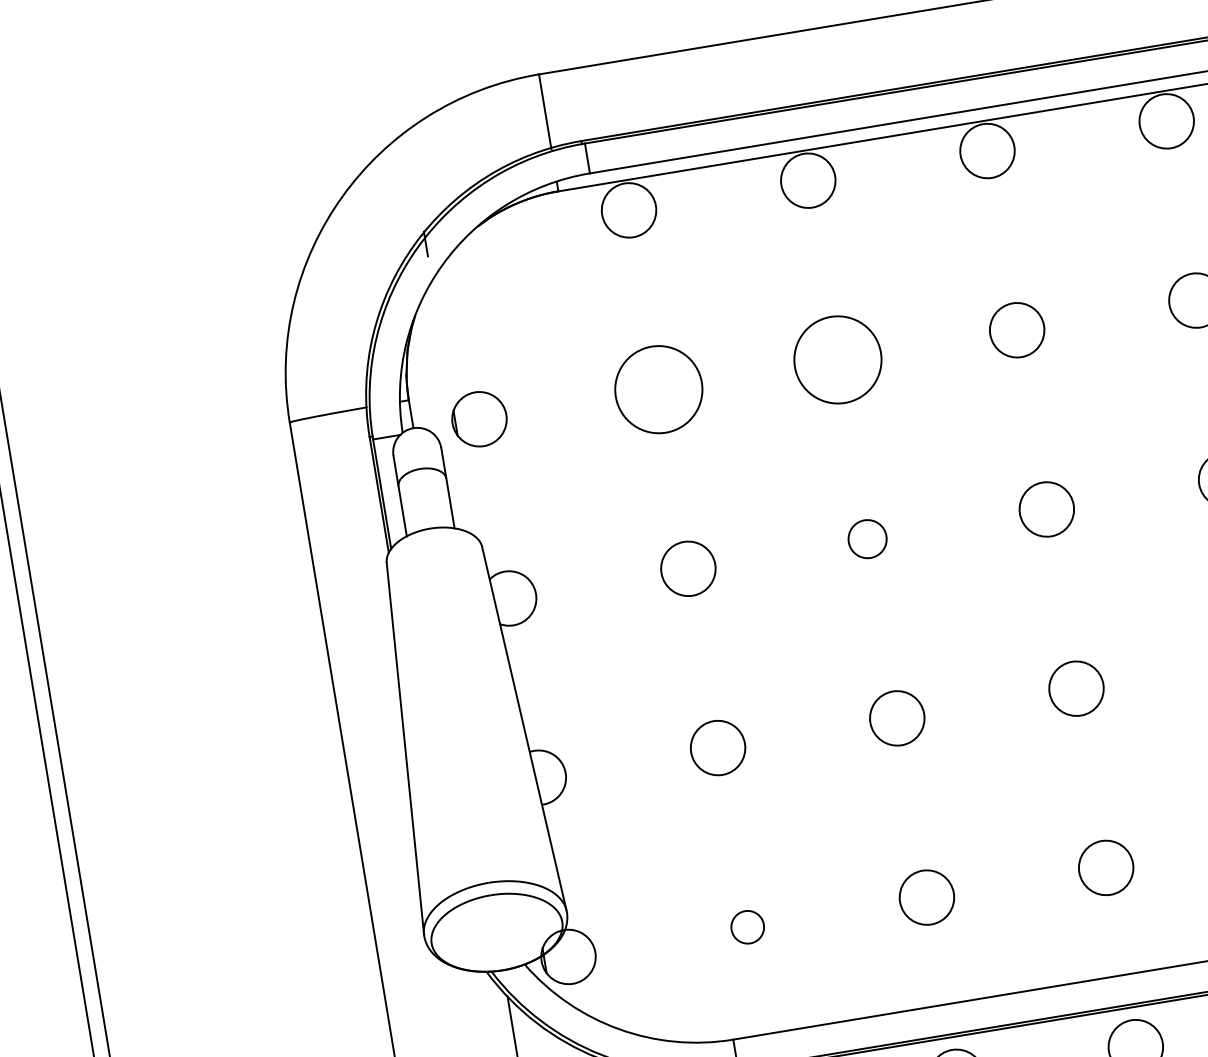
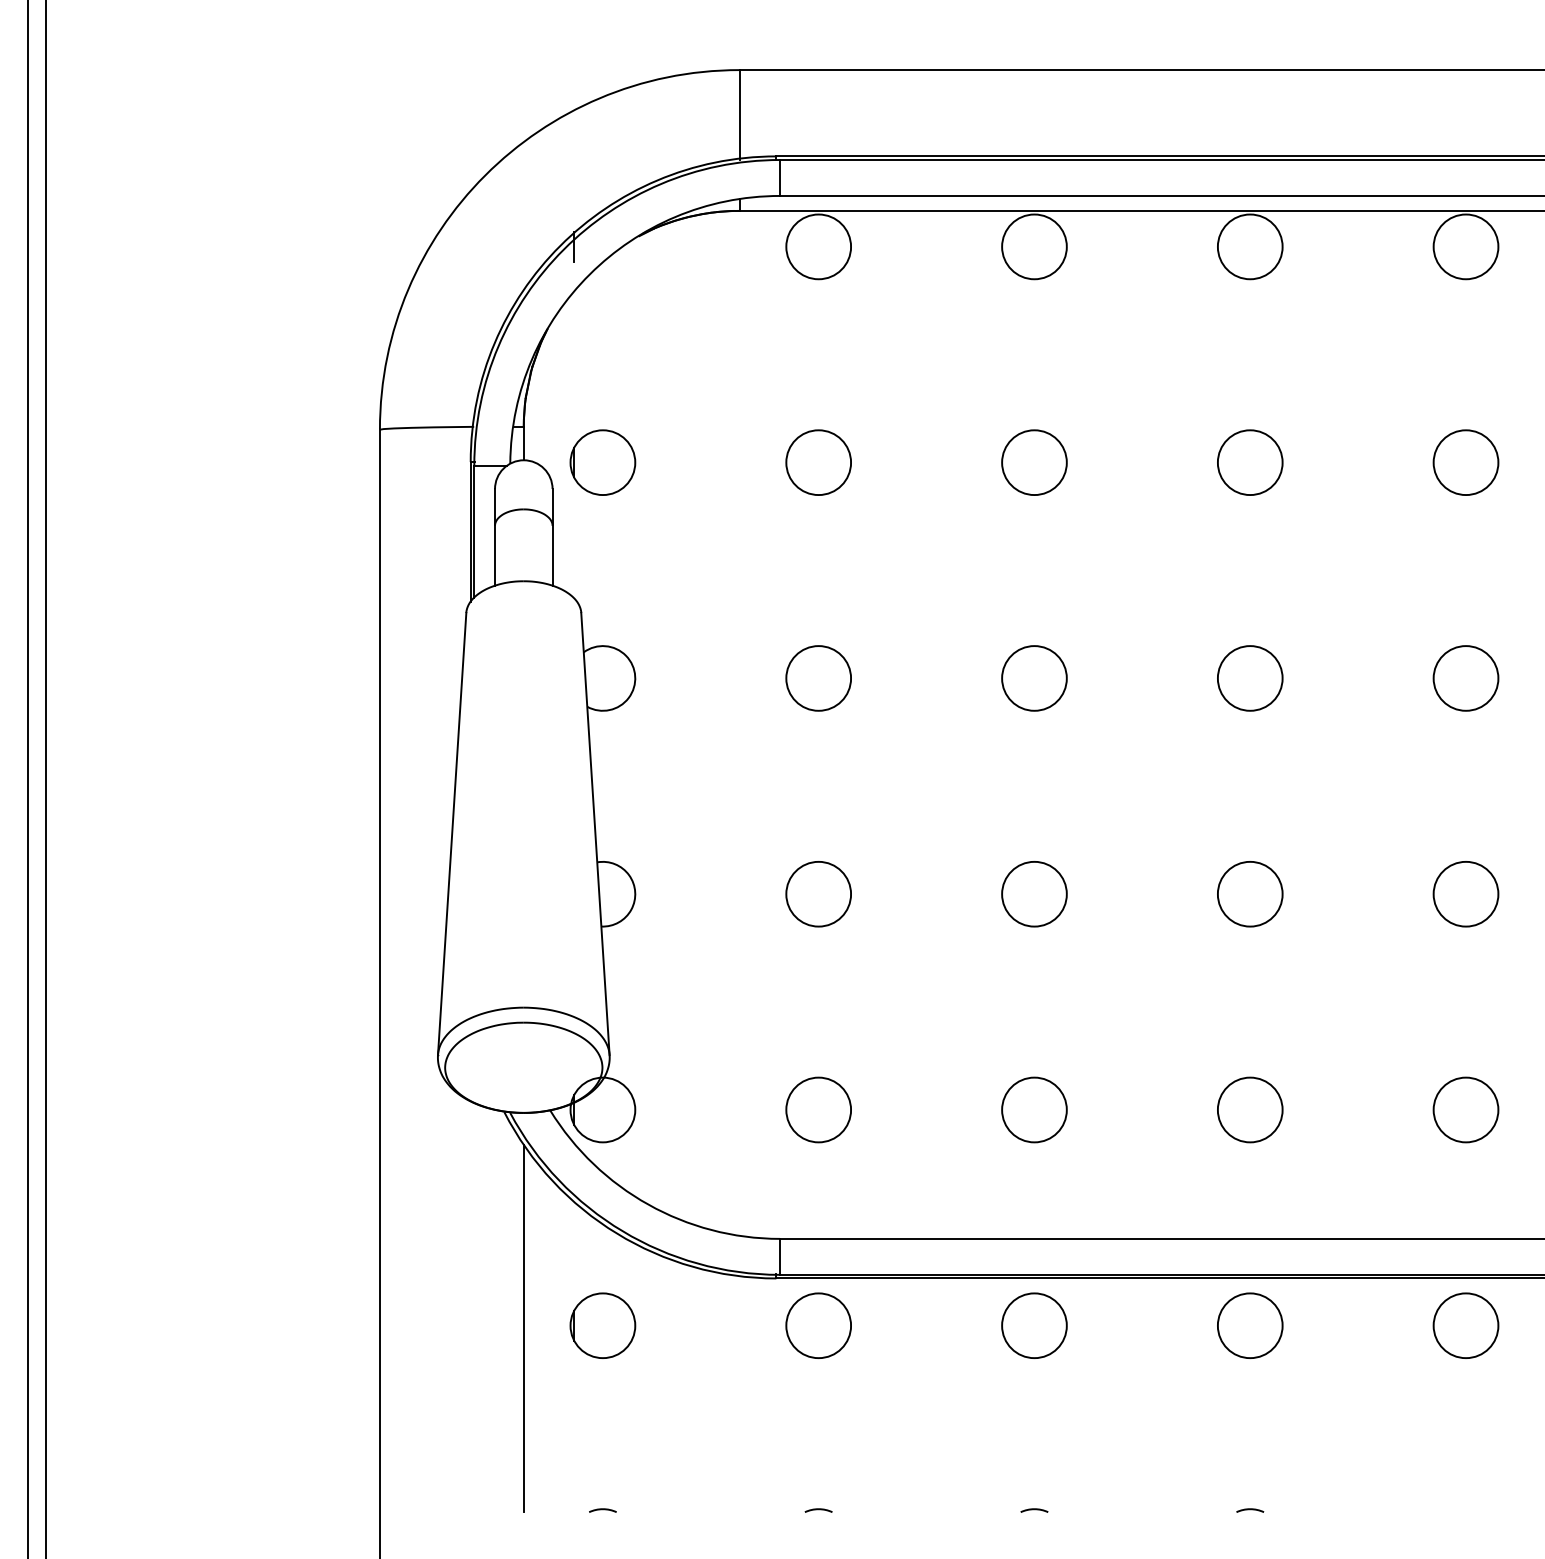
circle: (837, 359) -> (1034, 462), size x0.62
circle: (658, 389) -> (818, 462), size x0.62
circle: (867, 539) -> (1034, 678), size x1.43
circle: (747, 926) -> (818, 1109), size x1.67

